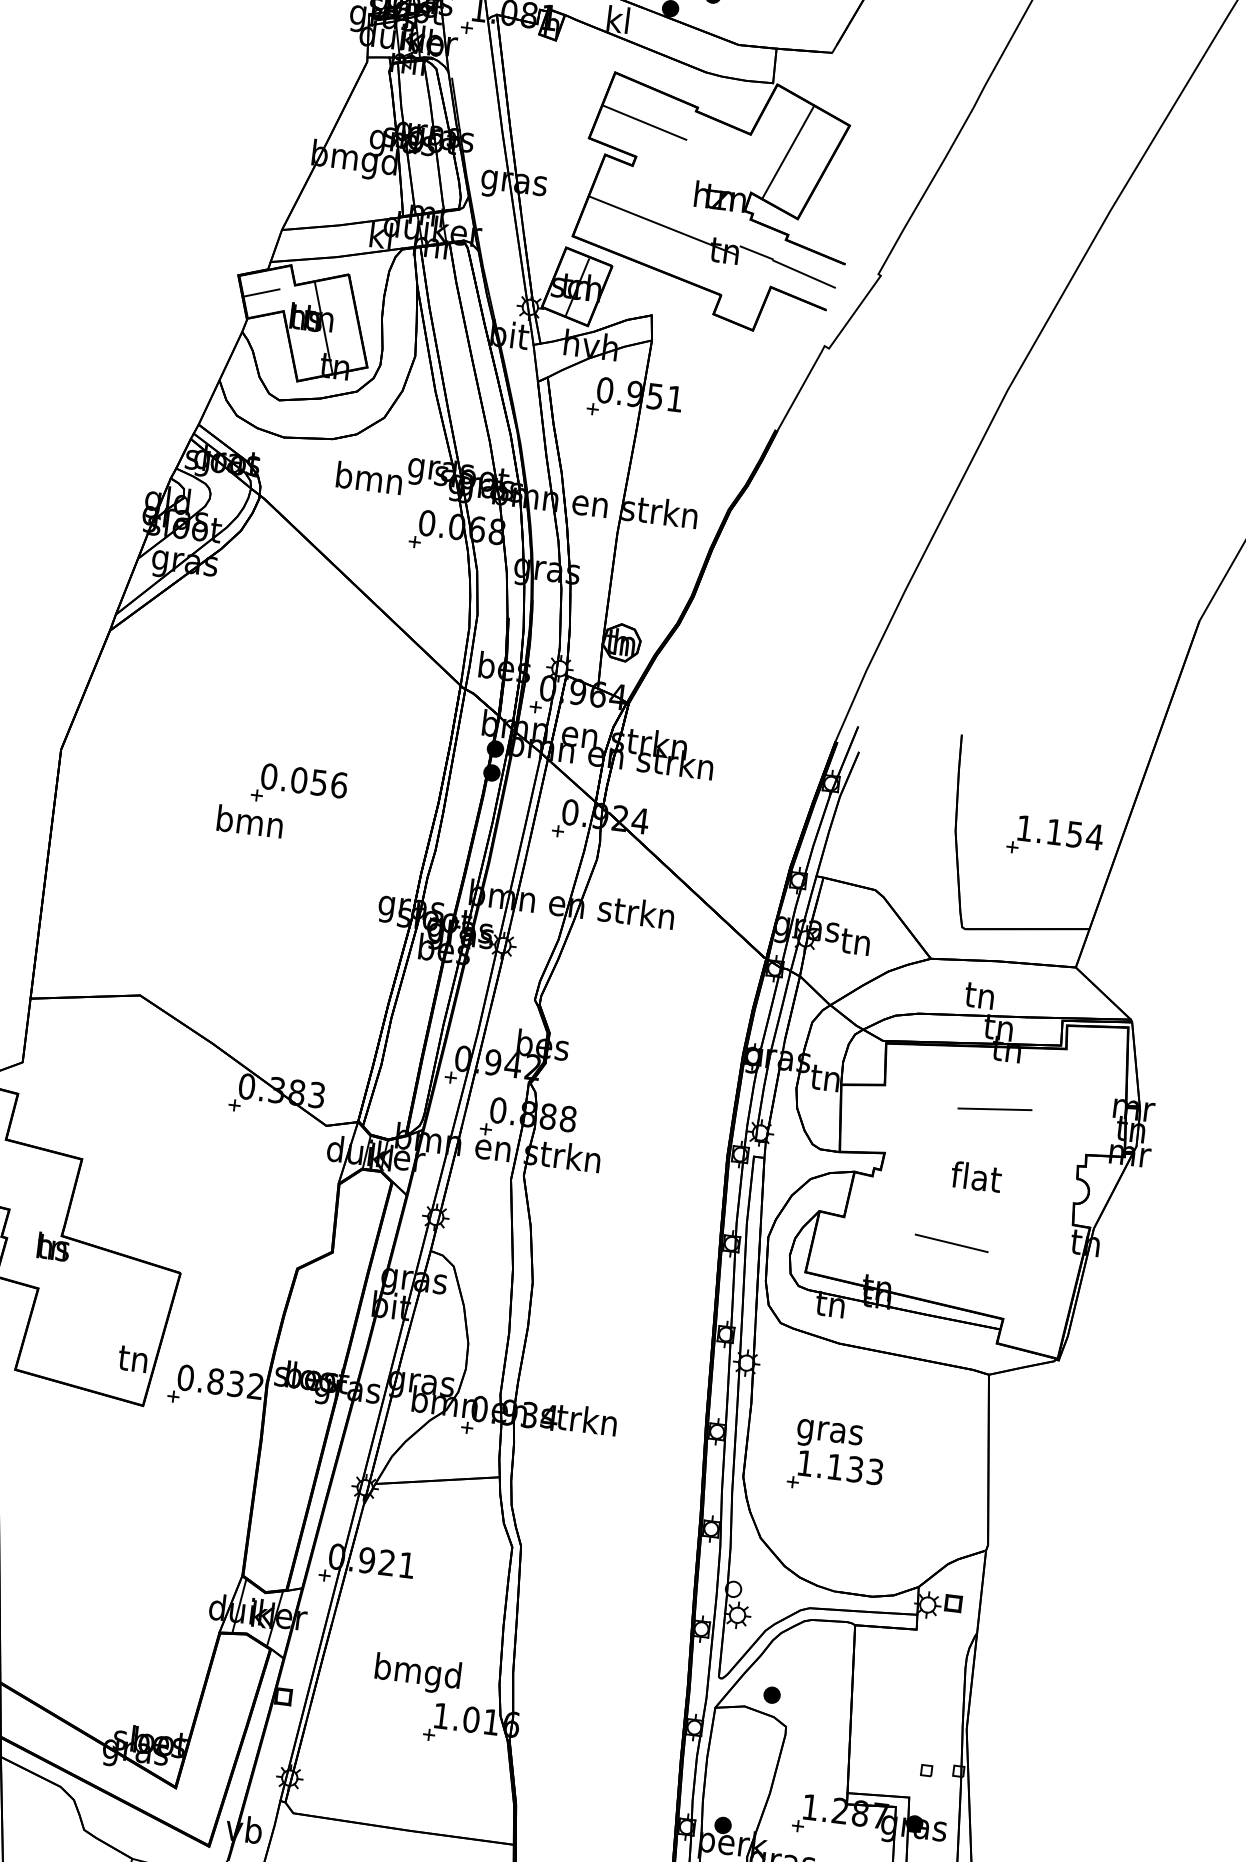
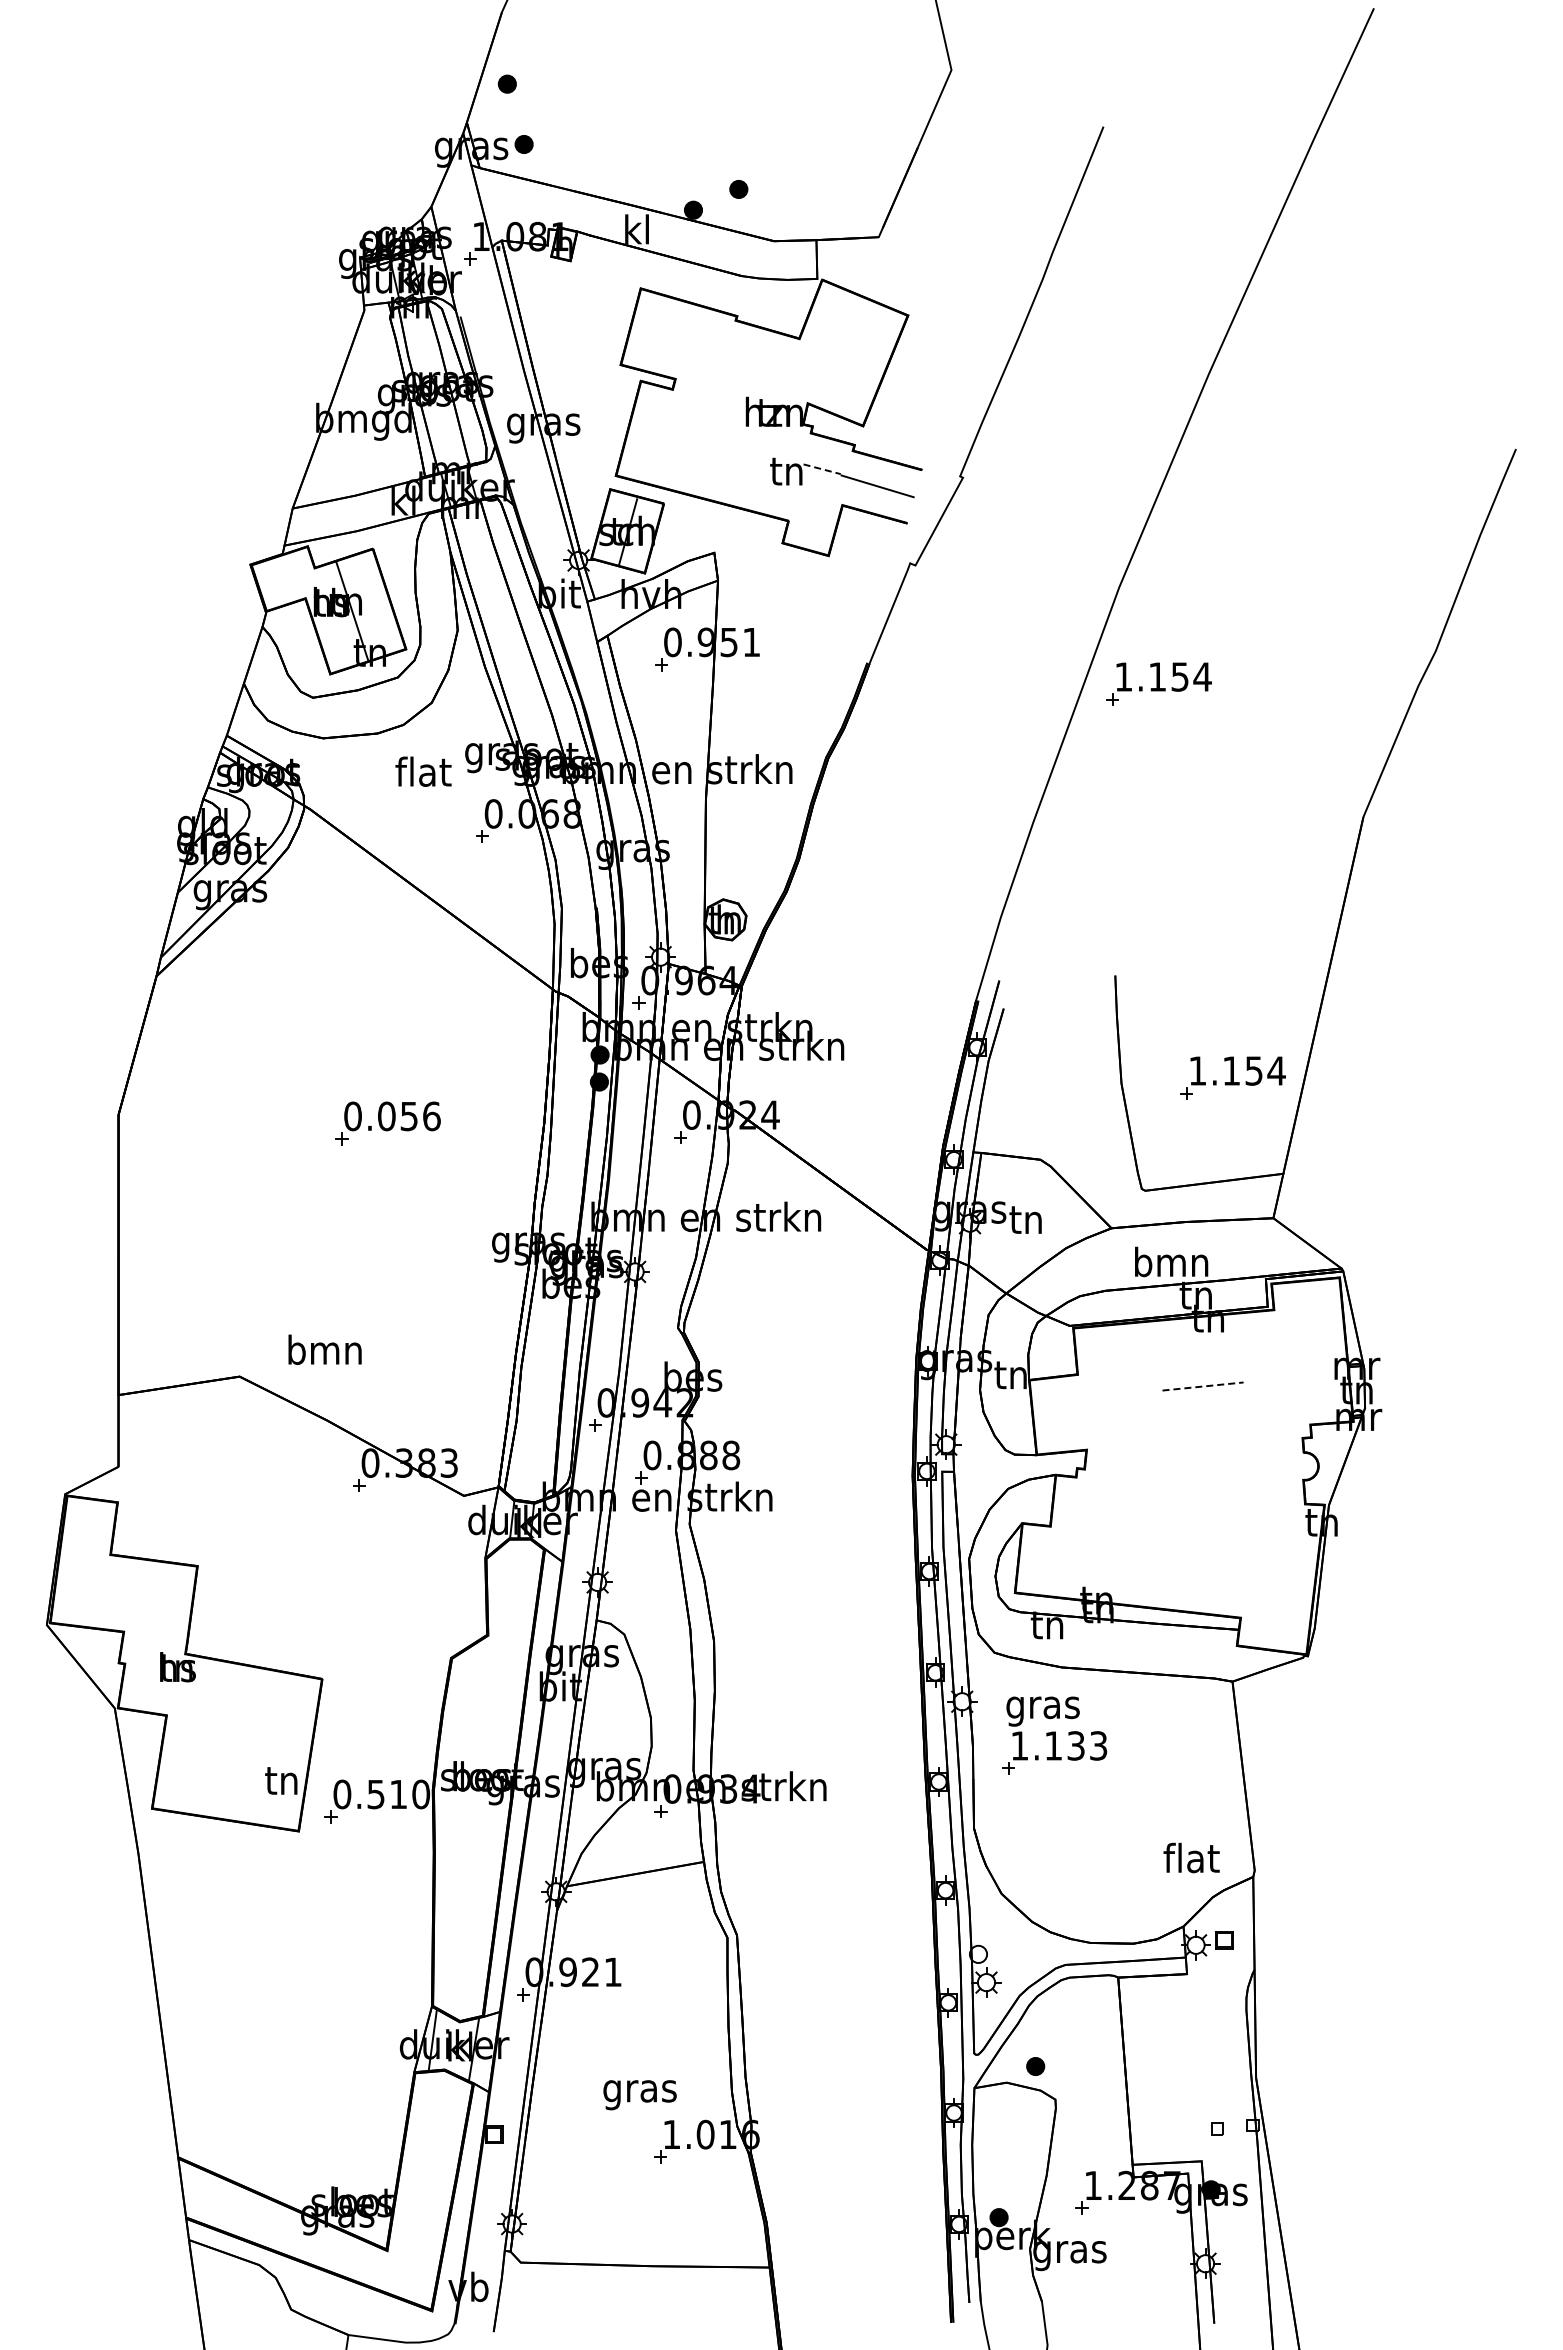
line: (644, 122) -> (679, 339), removed
line: (788, 152) -> (843, 353), removed
line: (662, 225) -> (714, 451), removed
line: (756, 253) -> (822, 469), solid -> dashed
line: (261, 292) -> (278, 580), removed
text: (369, 477) -> (423, 771), bmn -> flat
part: (1032, 479) -> (1158, 683), added
text: (249, 821) -> (324, 1349), moved
text: (980, 994) -> (1171, 1261), tn -> bmn
line: (995, 1109) -> (1203, 1386), solid -> dashed
text: (976, 1176) -> (1191, 1857), moved
line: (951, 1242) -> (1173, 1540), removed
text: (235, 1384) -> (398, 1794), 0.832 -> 0.510
part: (837, 1457) -> (1054, 1735), moved
text: (417, 1674) -> (639, 2091), bmgd -> gras

